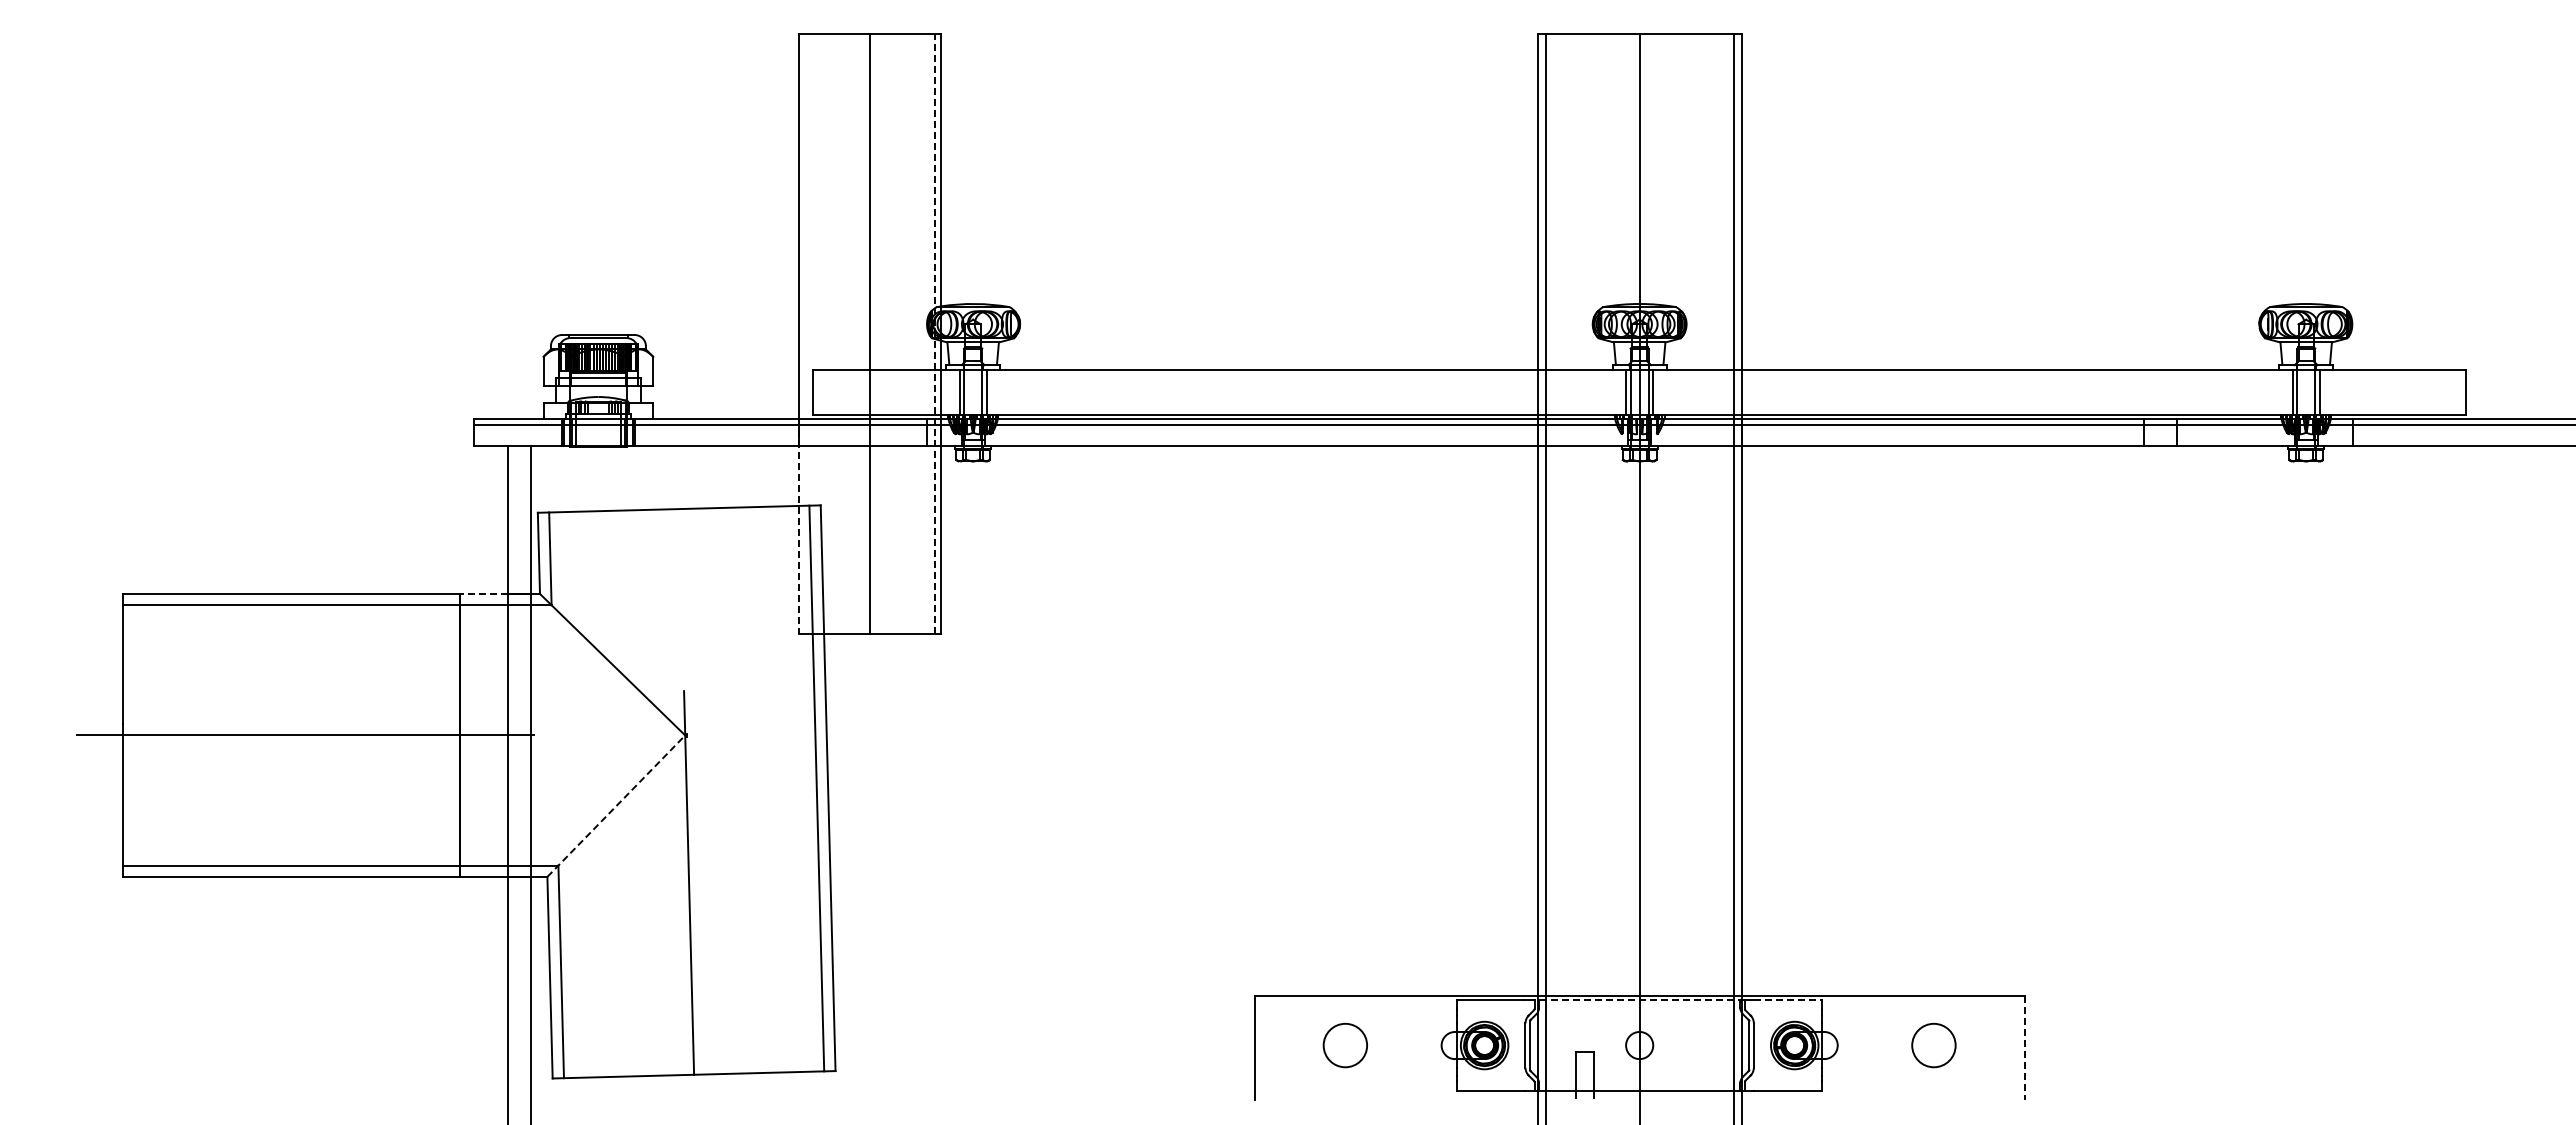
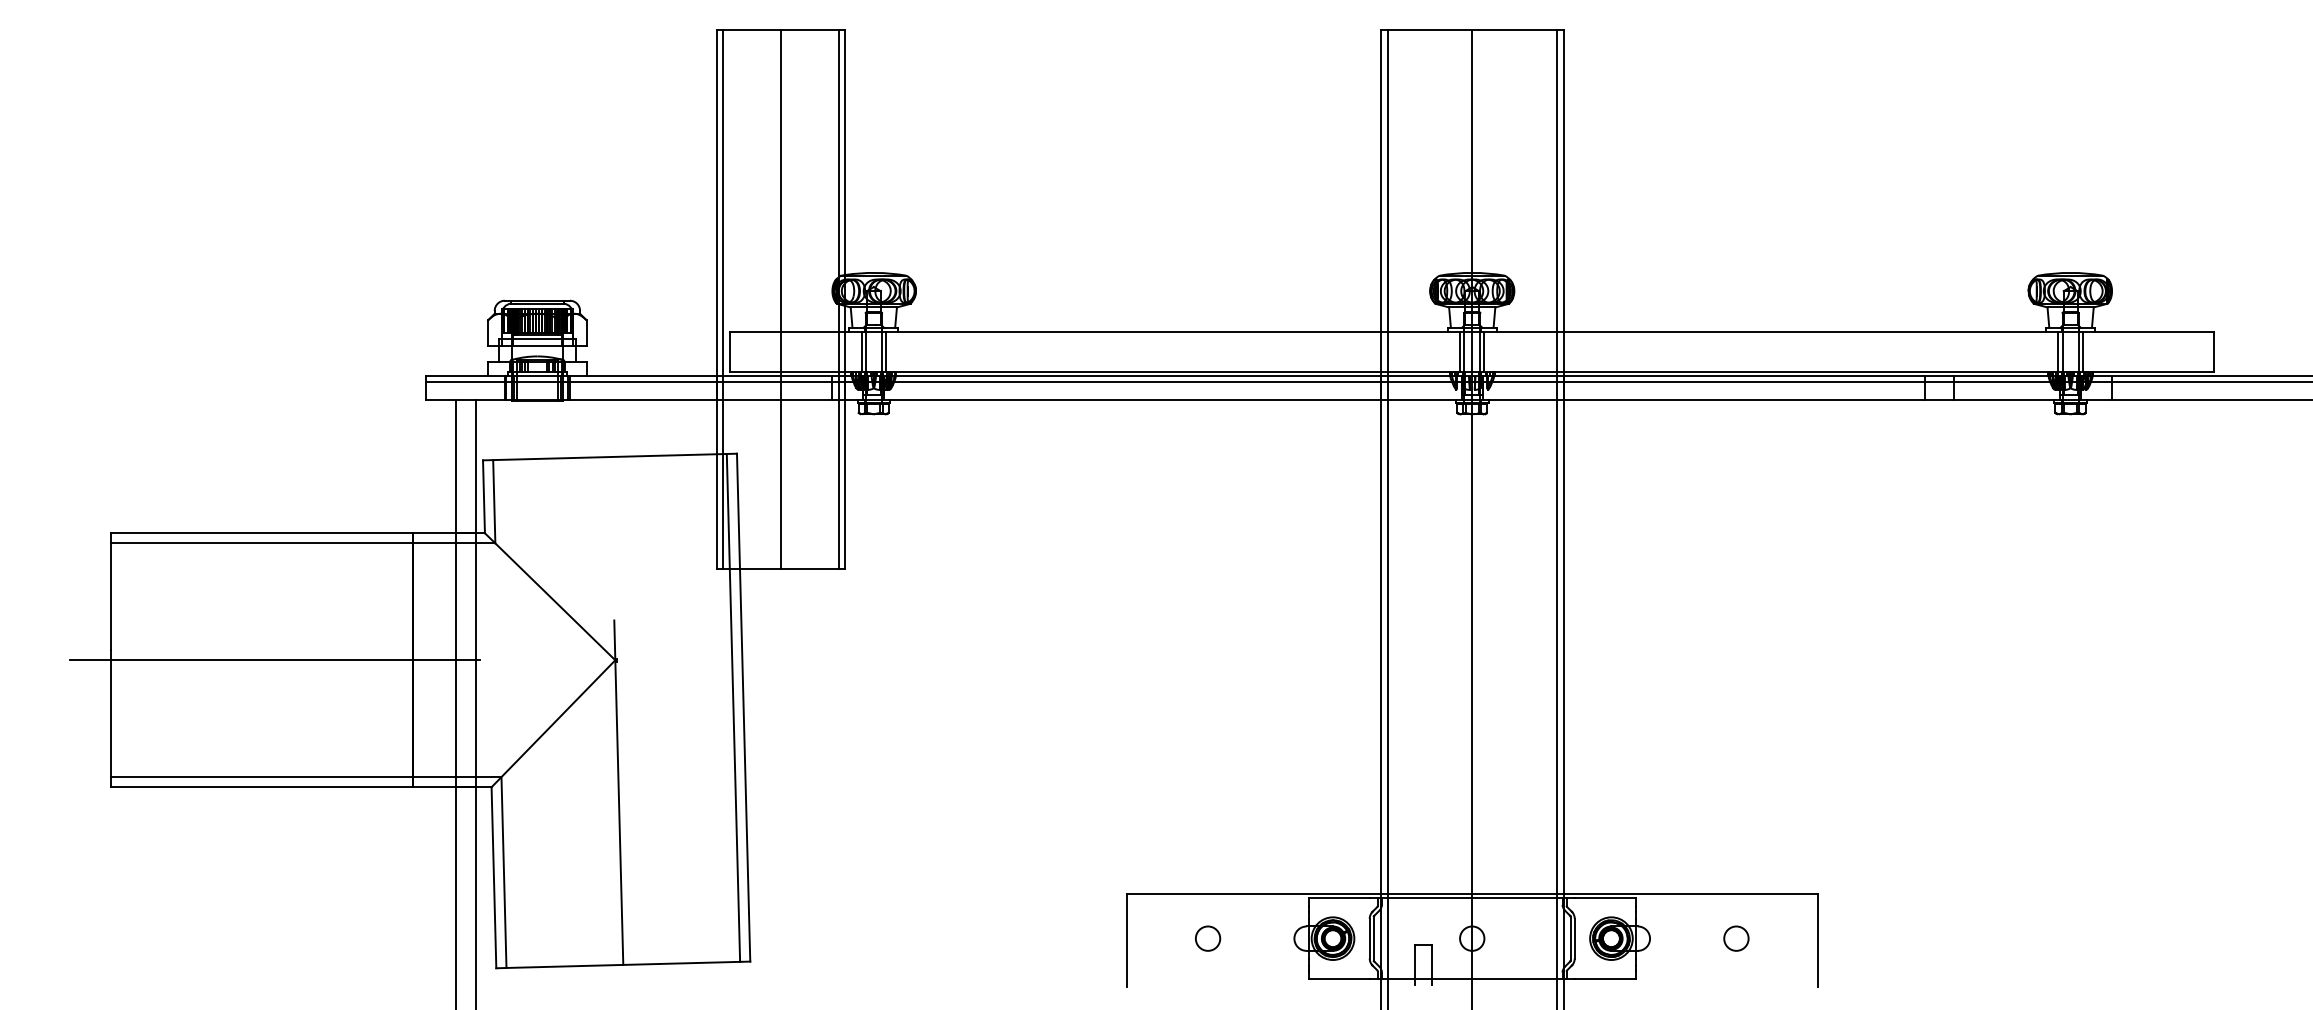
line: (805, 333) -> (723, 299), added
line: (934, 333) -> (839, 299), dashed -> solid
line: (798, 526) -> (717, 472), dashed -> solid
line: (484, 593) -> (435, 532), dashed -> solid
line: (616, 806) -> (553, 724), dashed -> solid
line: (1639, 1000) -> (1472, 898), dashed -> solid
line: (1788, 1000) -> (1605, 898), dashed -> solid
circle: (1344, 1045) -> (1207, 938), size x0.62
circle: (1933, 1045) -> (1736, 938), size x0.62
line: (2024, 1048) -> (1817, 941), dashed -> solid

